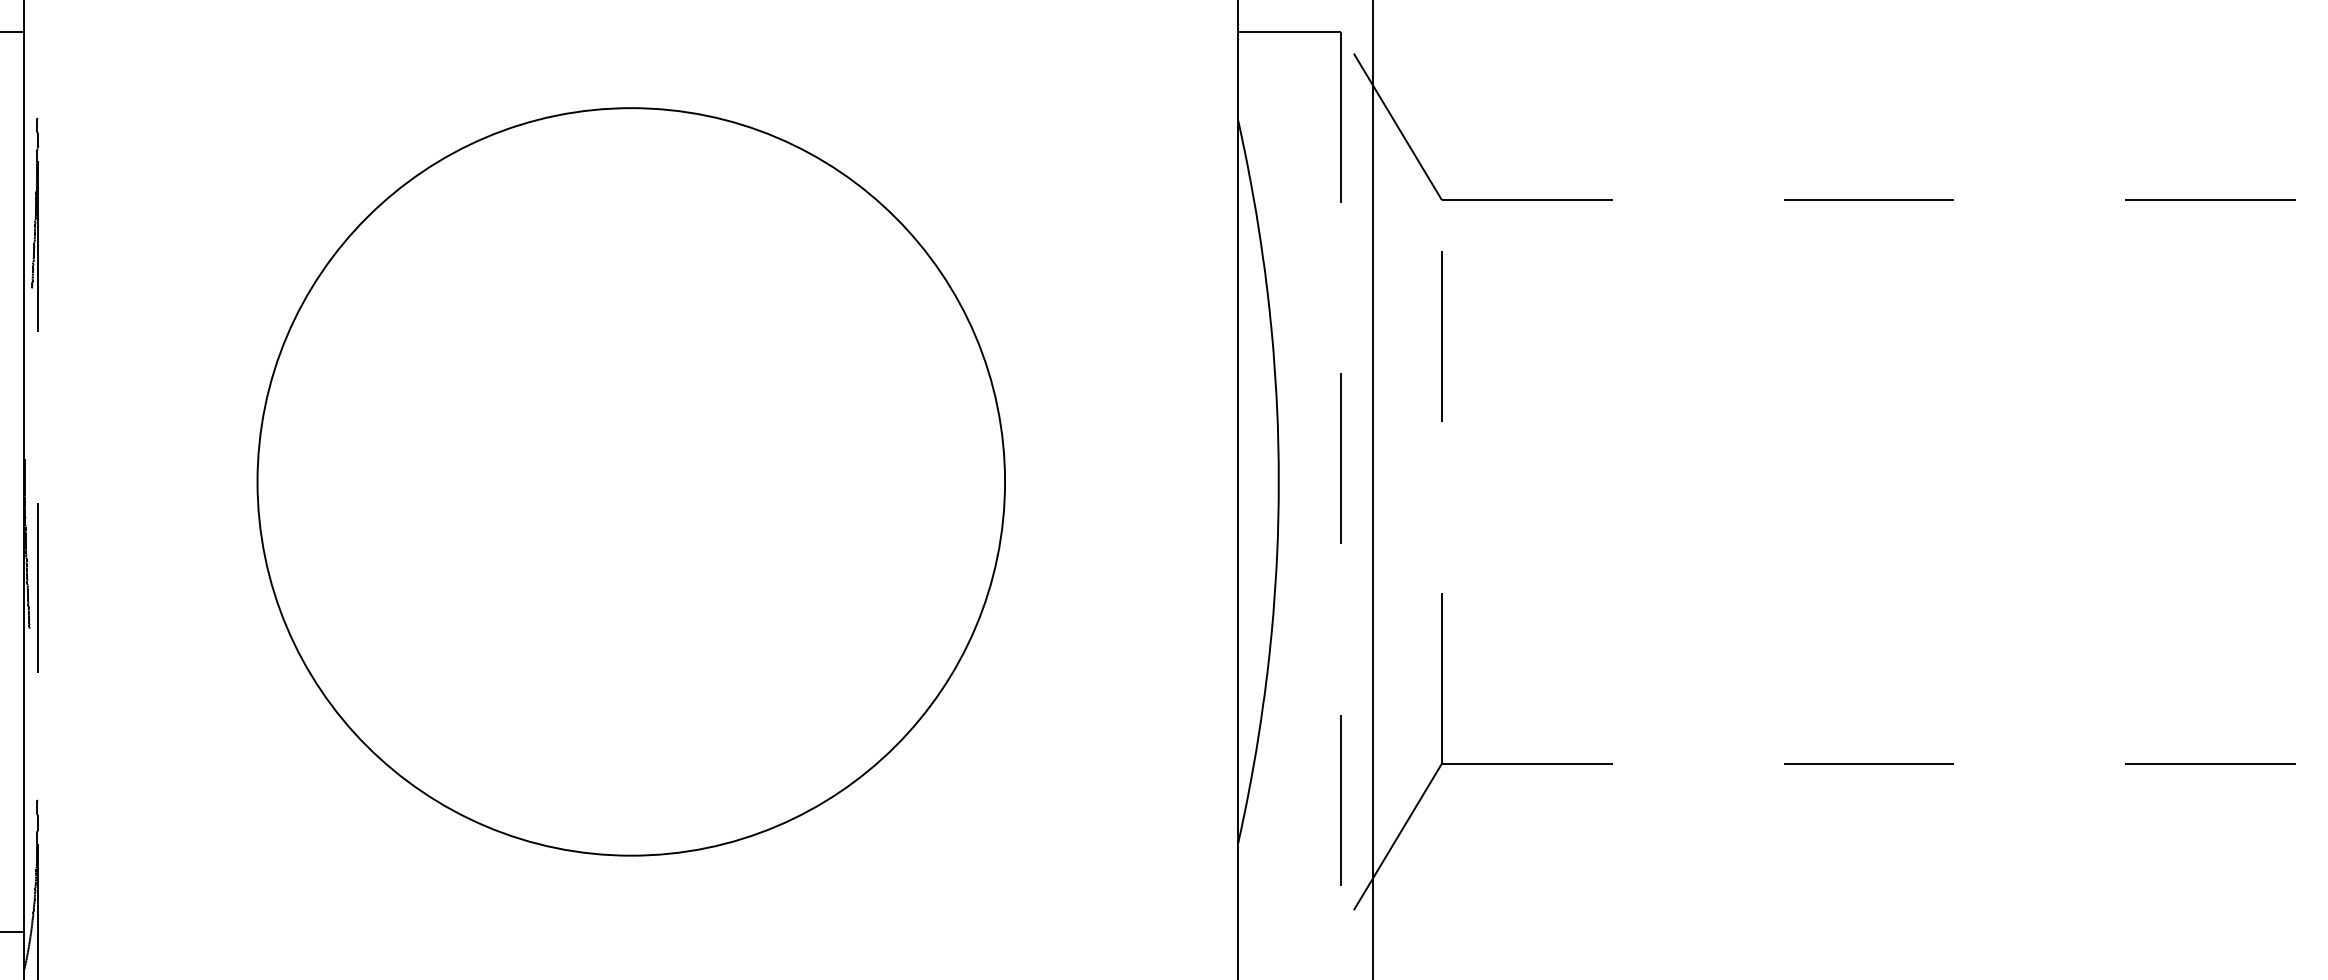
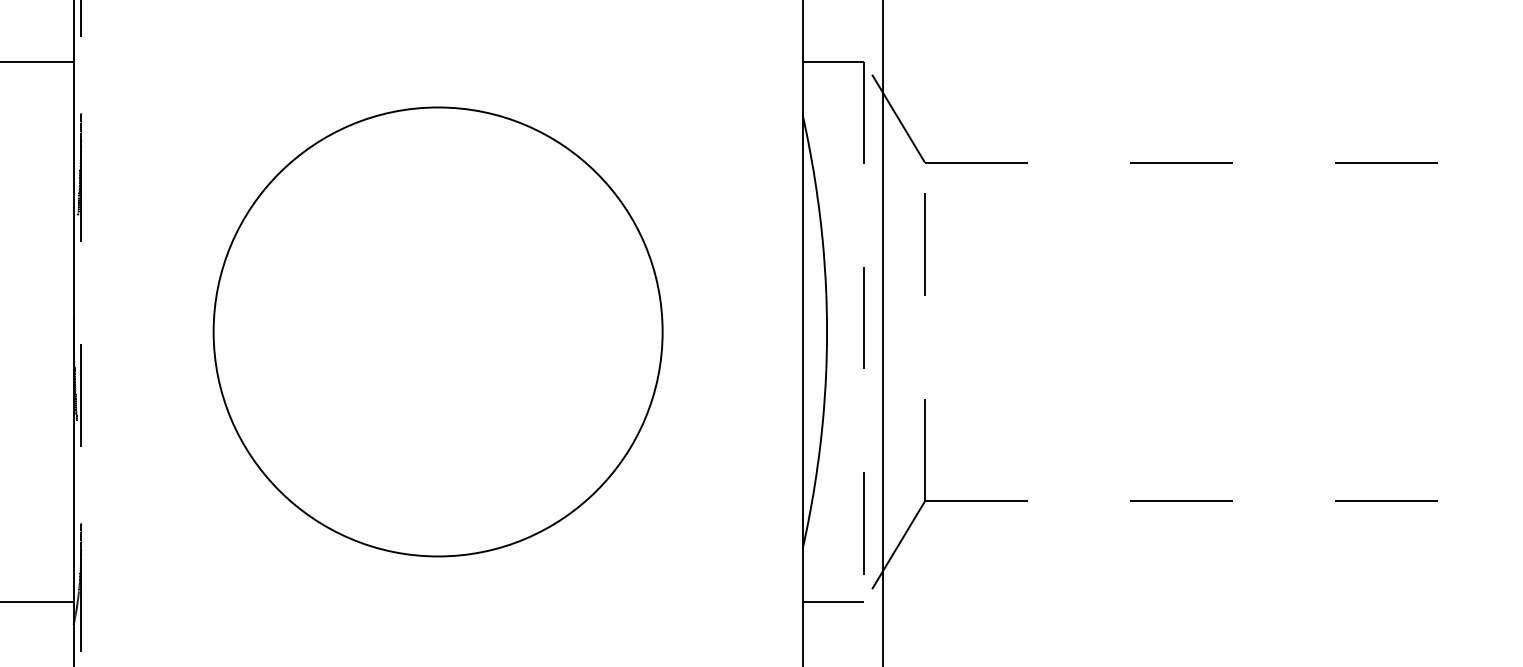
line: (1289, 932) -> (833, 602), added

